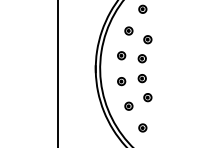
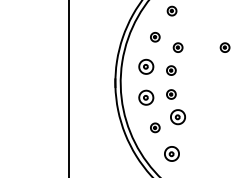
part: (186, 39) -> (224, 47), added
part: (121, 55) -> (146, 66), size x1.6
part: (121, 81) -> (146, 98), size x1.6
part: (147, 97) -> (177, 117), size x1.6
part: (142, 127) -> (171, 153), size x1.6

